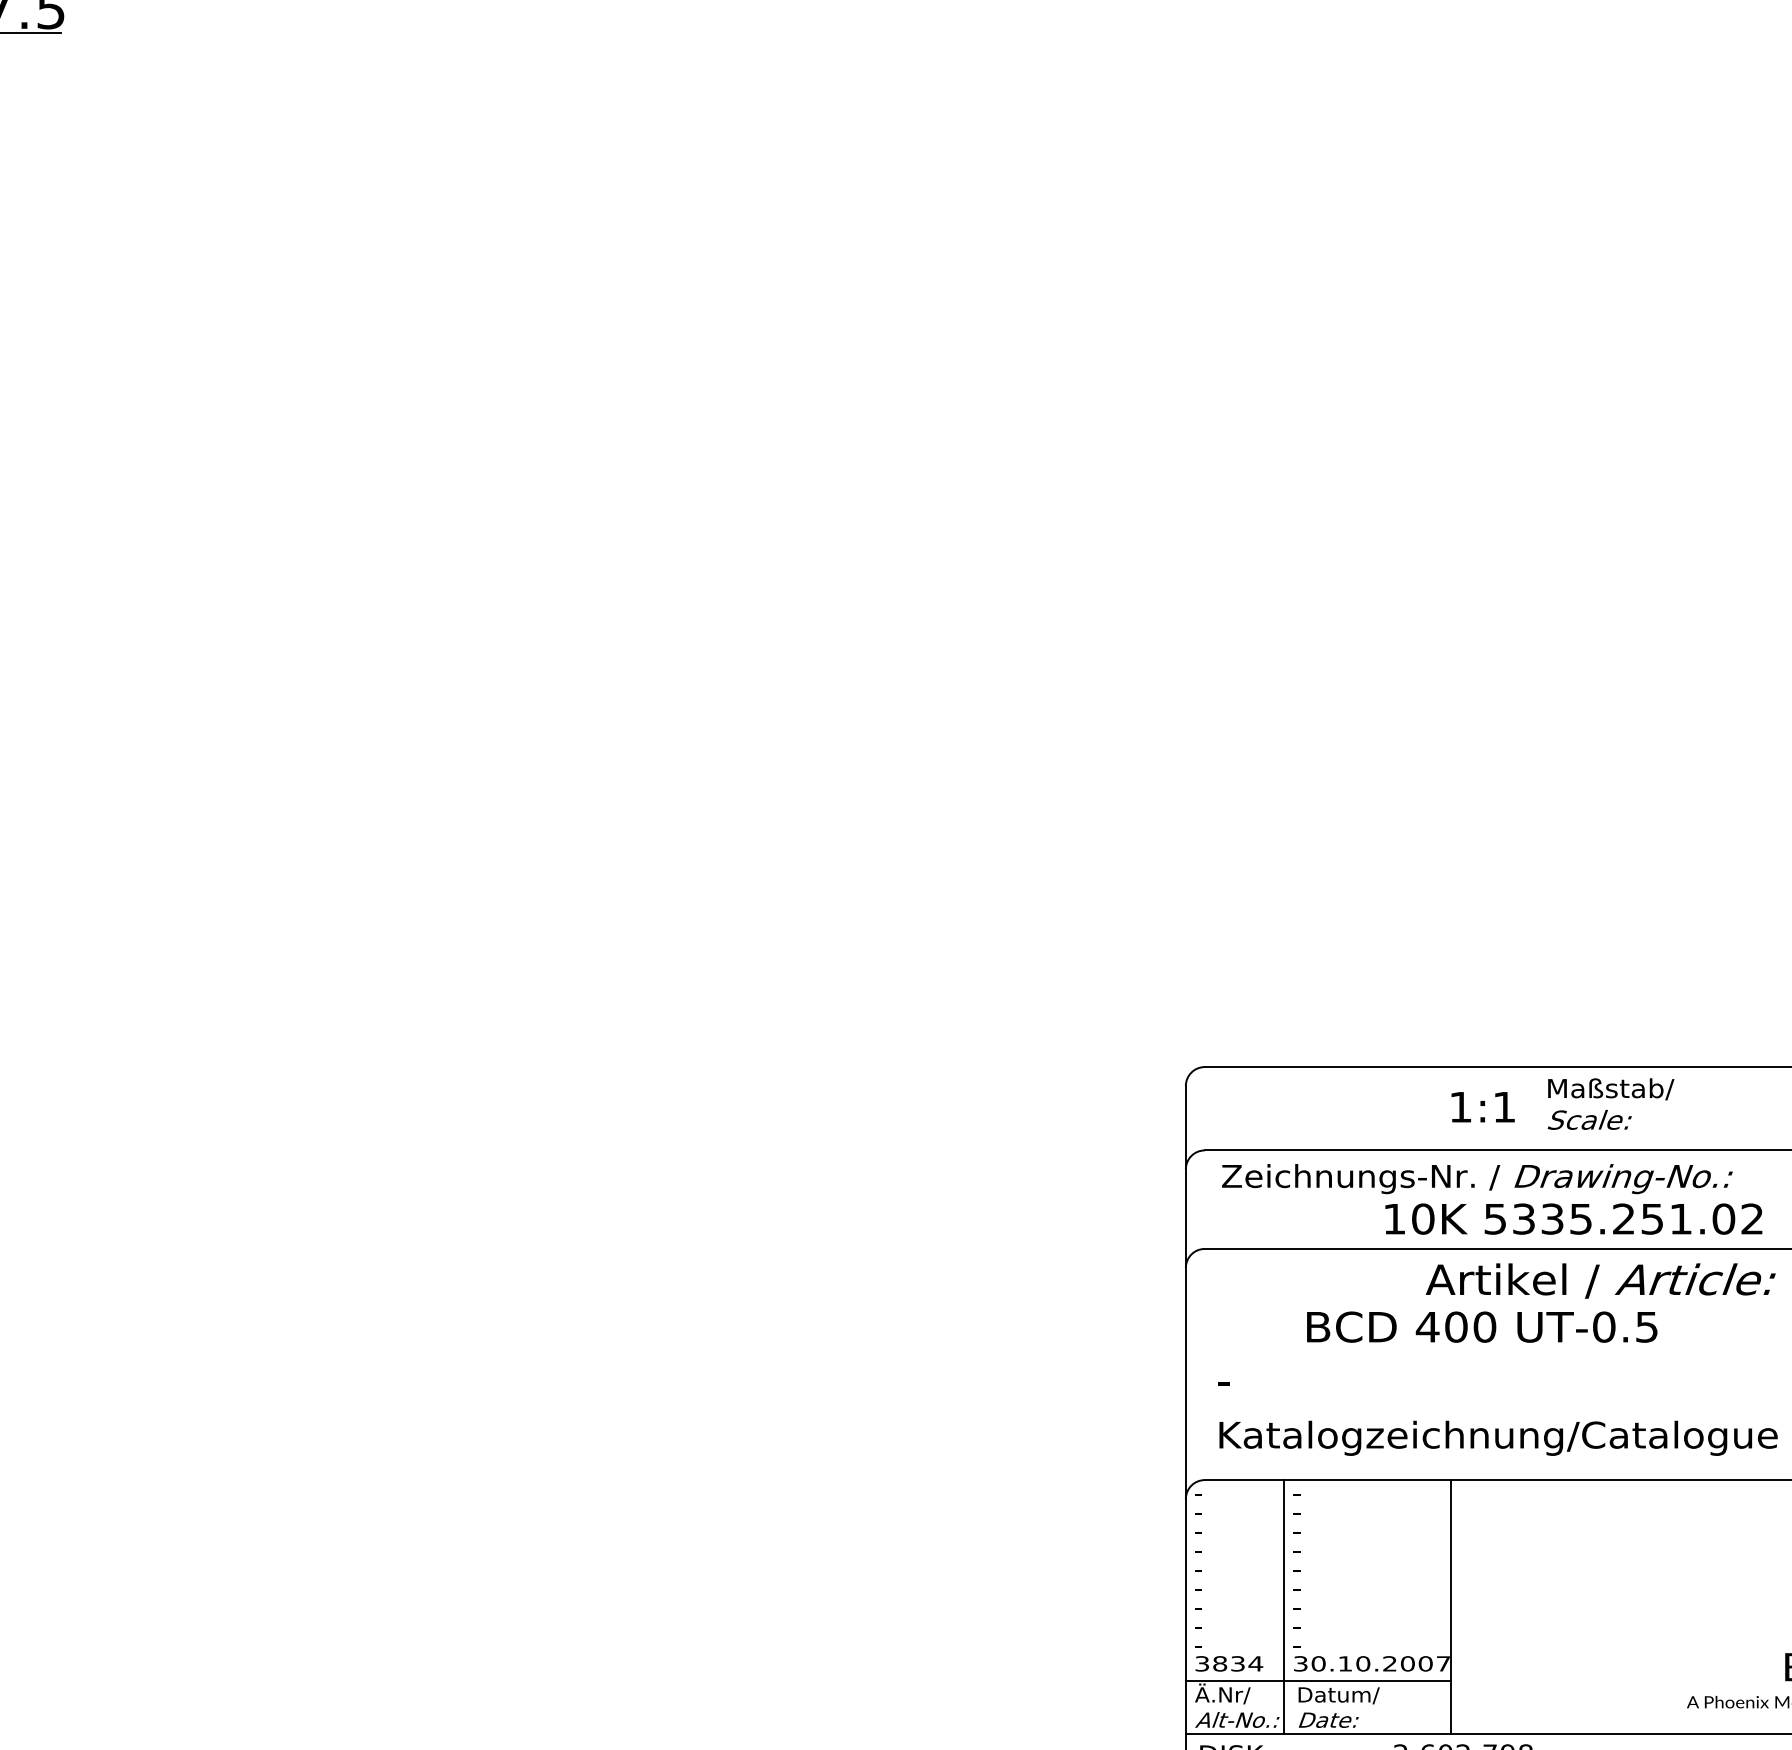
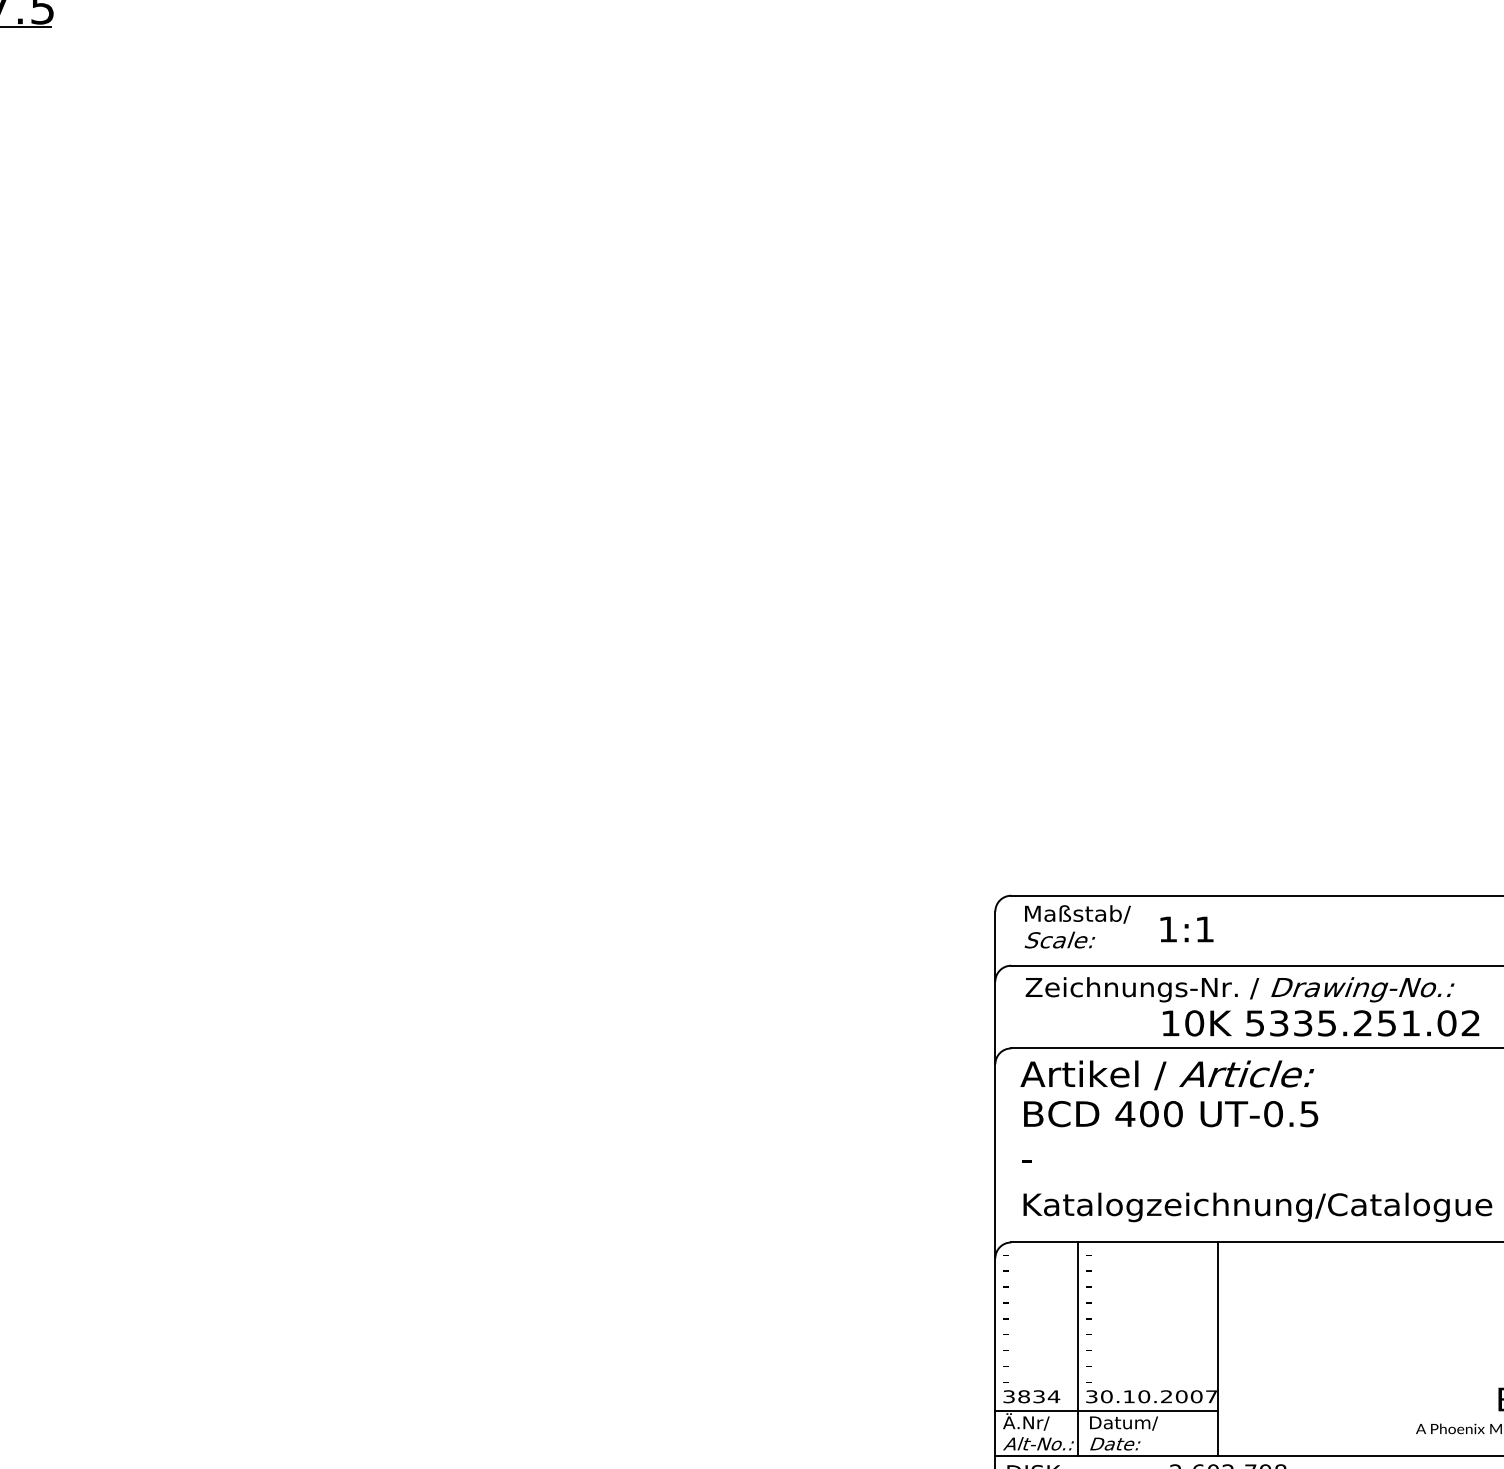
text: (1610, 1103) -> (1077, 926), moved
text: (1482, 1107) -> (1186, 929), moved
text: (1600, 1280) -> (1167, 1074), moved
text: (1482, 1326) -> (1171, 1113), moved

